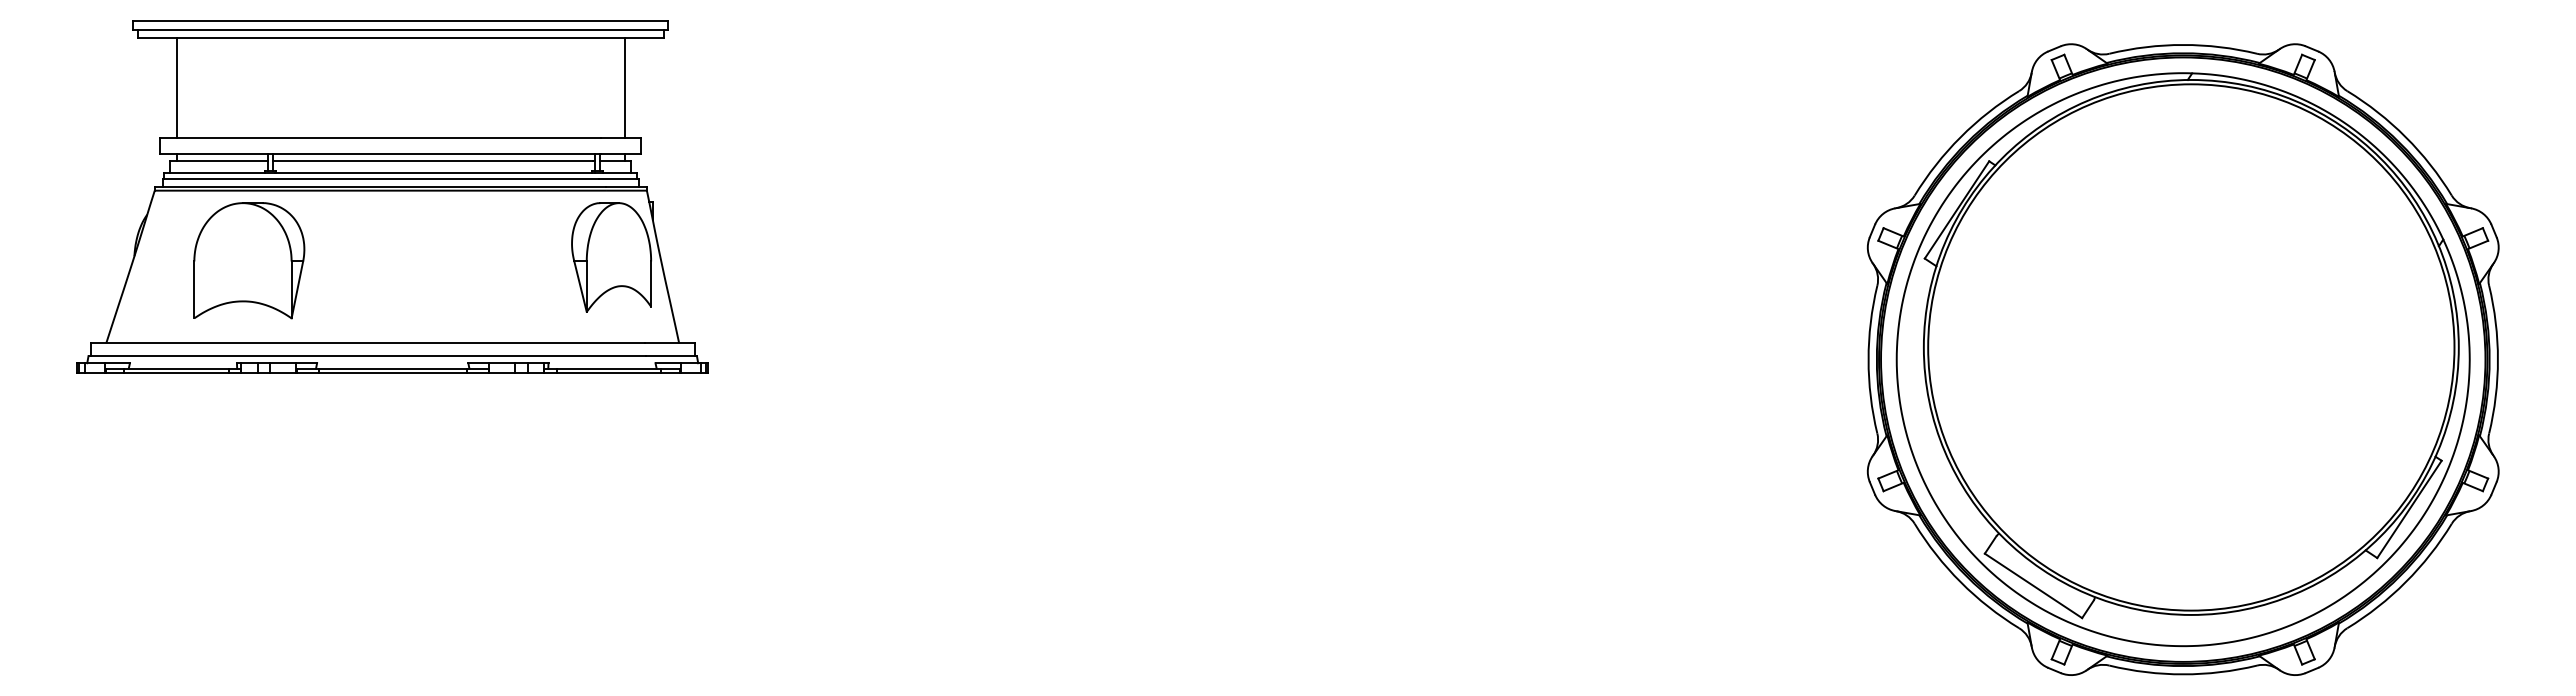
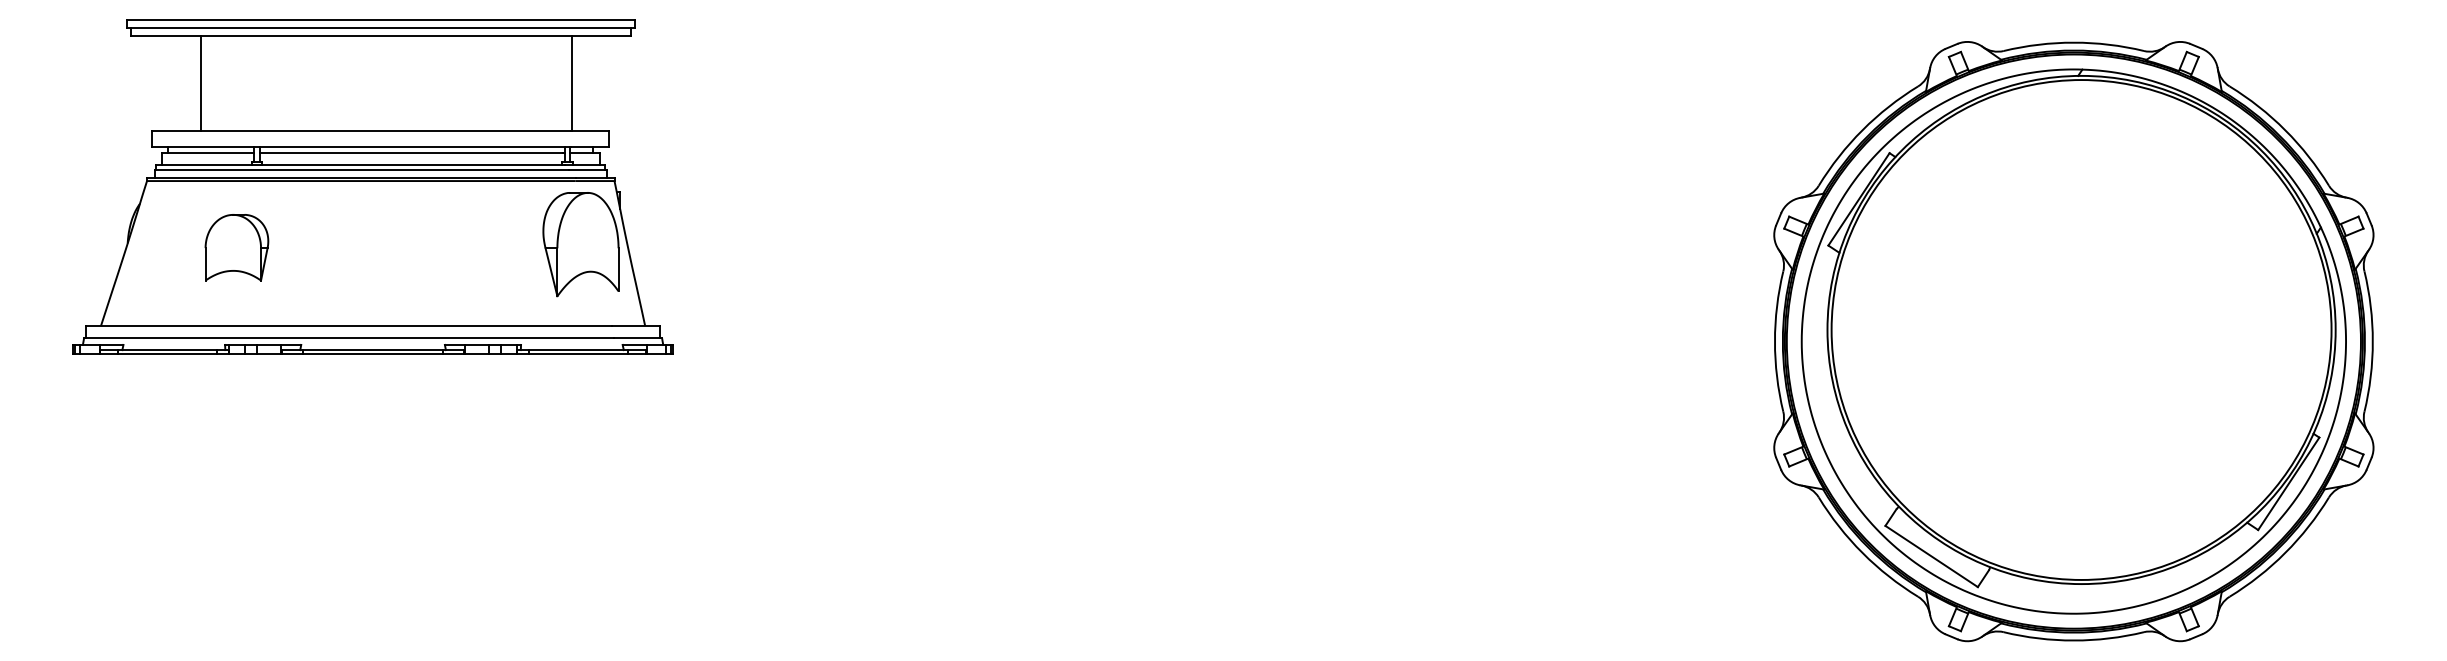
line: (177, 87) -> (201, 83), moved
line: (624, 87) -> (571, 83), moved
part: (249, 260) -> (237, 247), size x0.6

